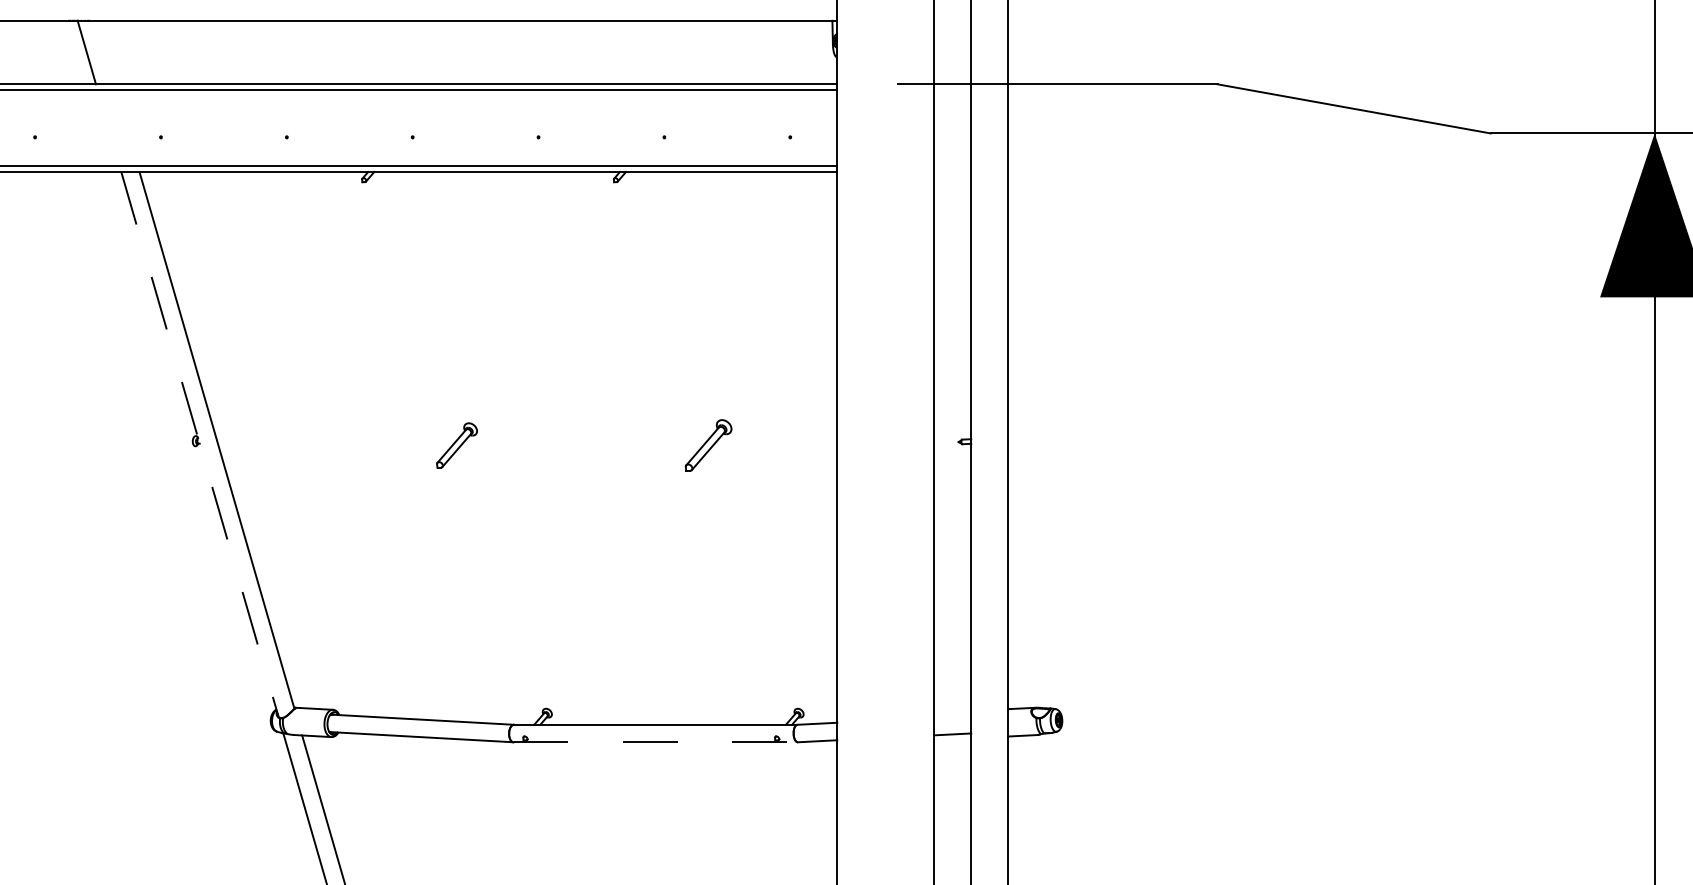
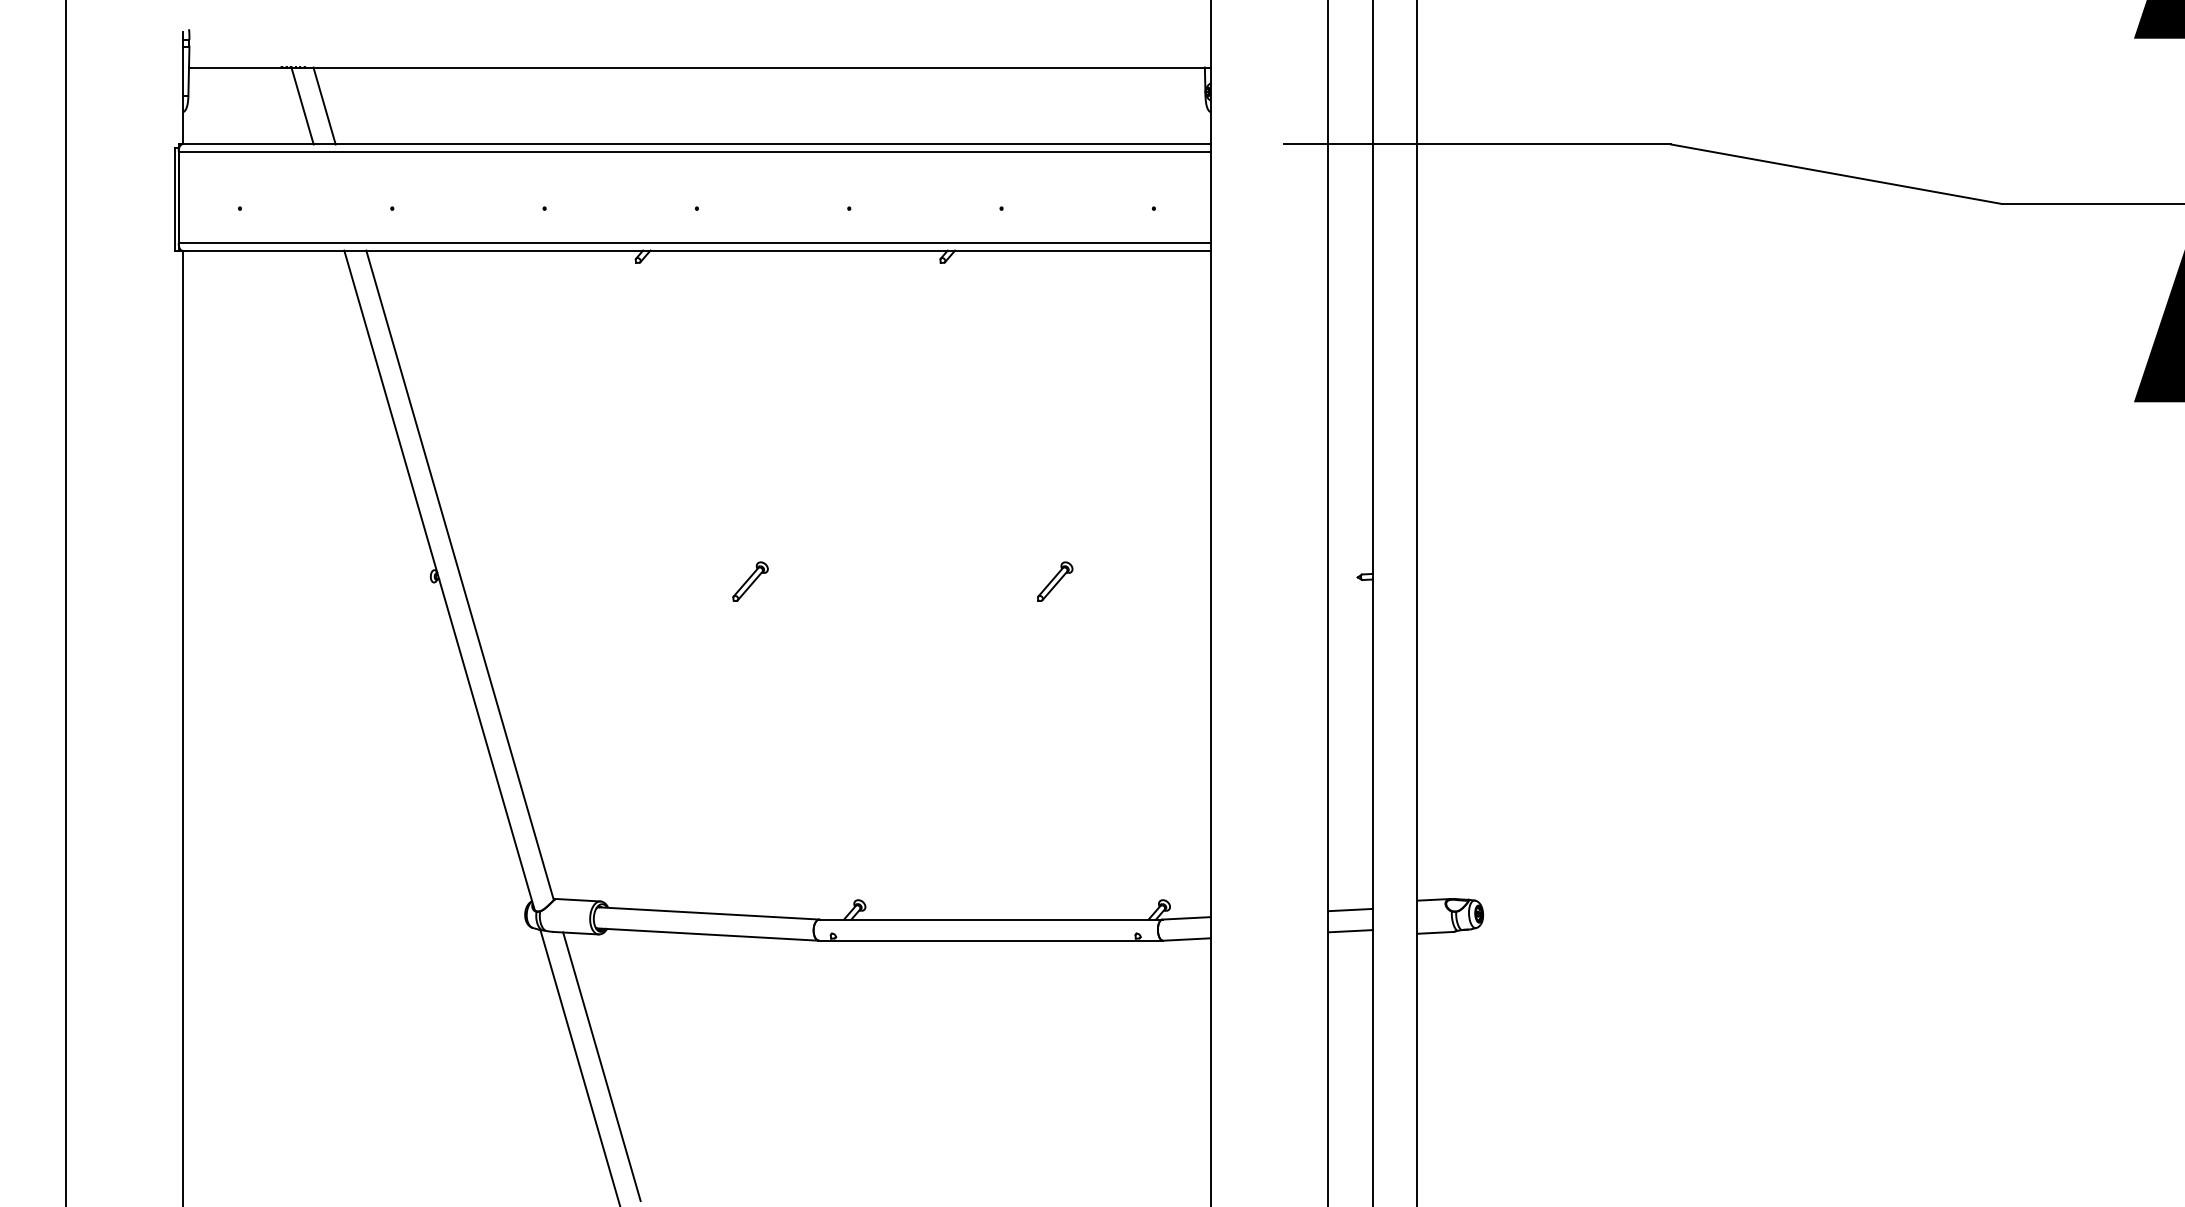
line: (104, 52) -> (324, 105), added
line: (199, 444) -> (439, 580), dashed -> solid
part: (456, 445) -> (750, 581), size x0.71
part: (708, 445) -> (1055, 581), size x0.62
line: (952, 716) -> (1350, 909), added
line: (656, 742) -> (991, 940), dashed -> solid

